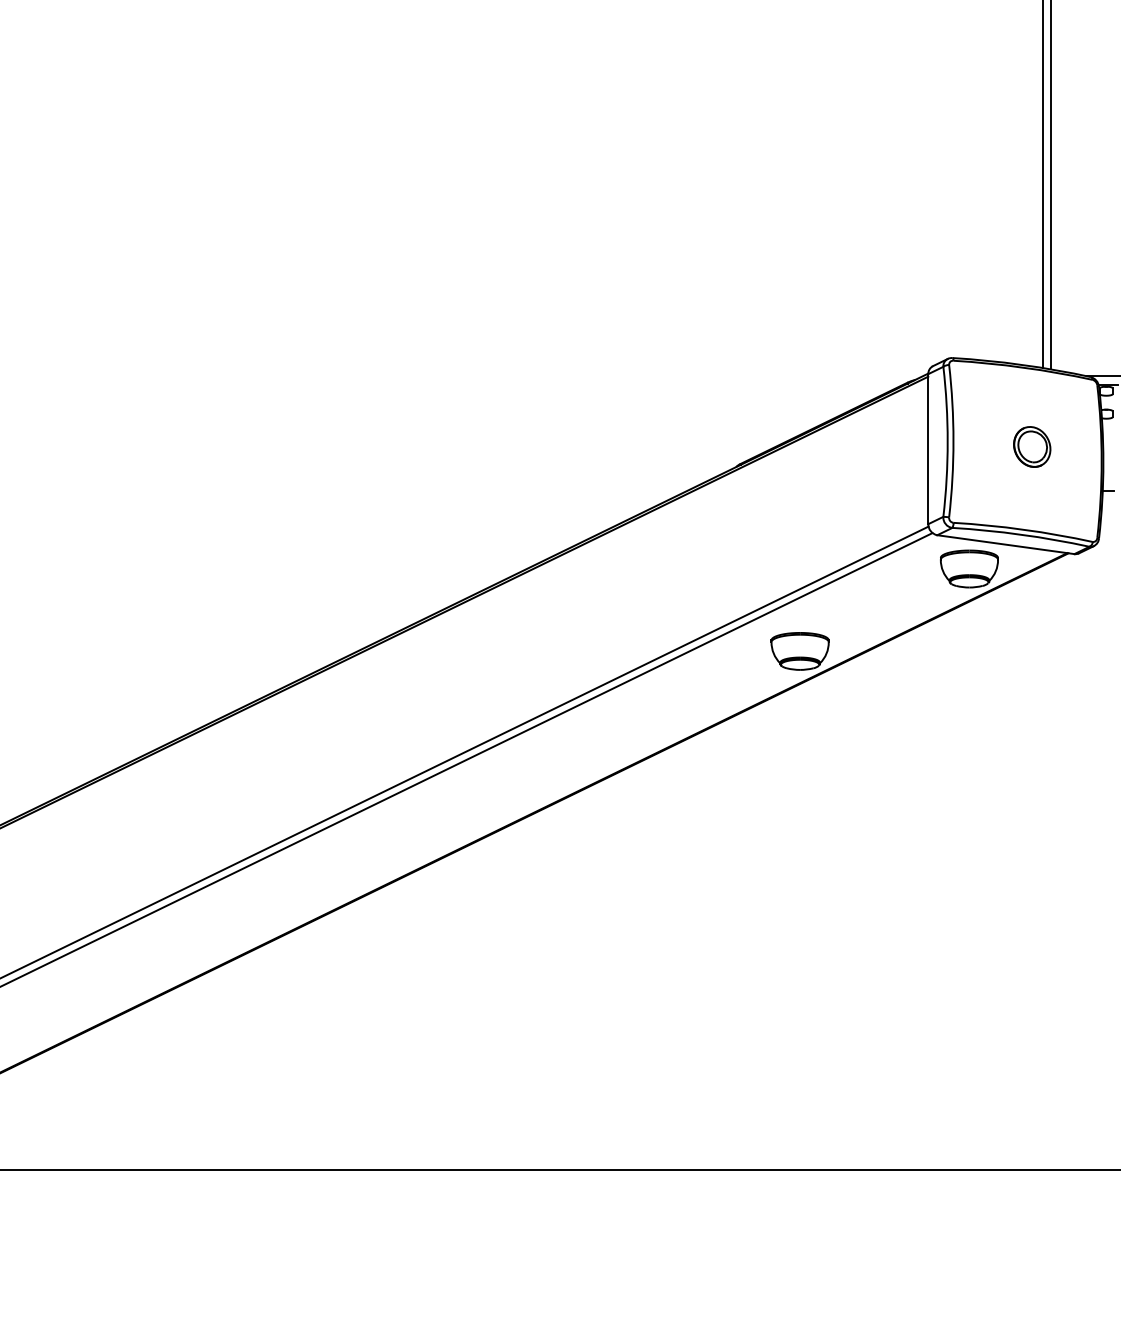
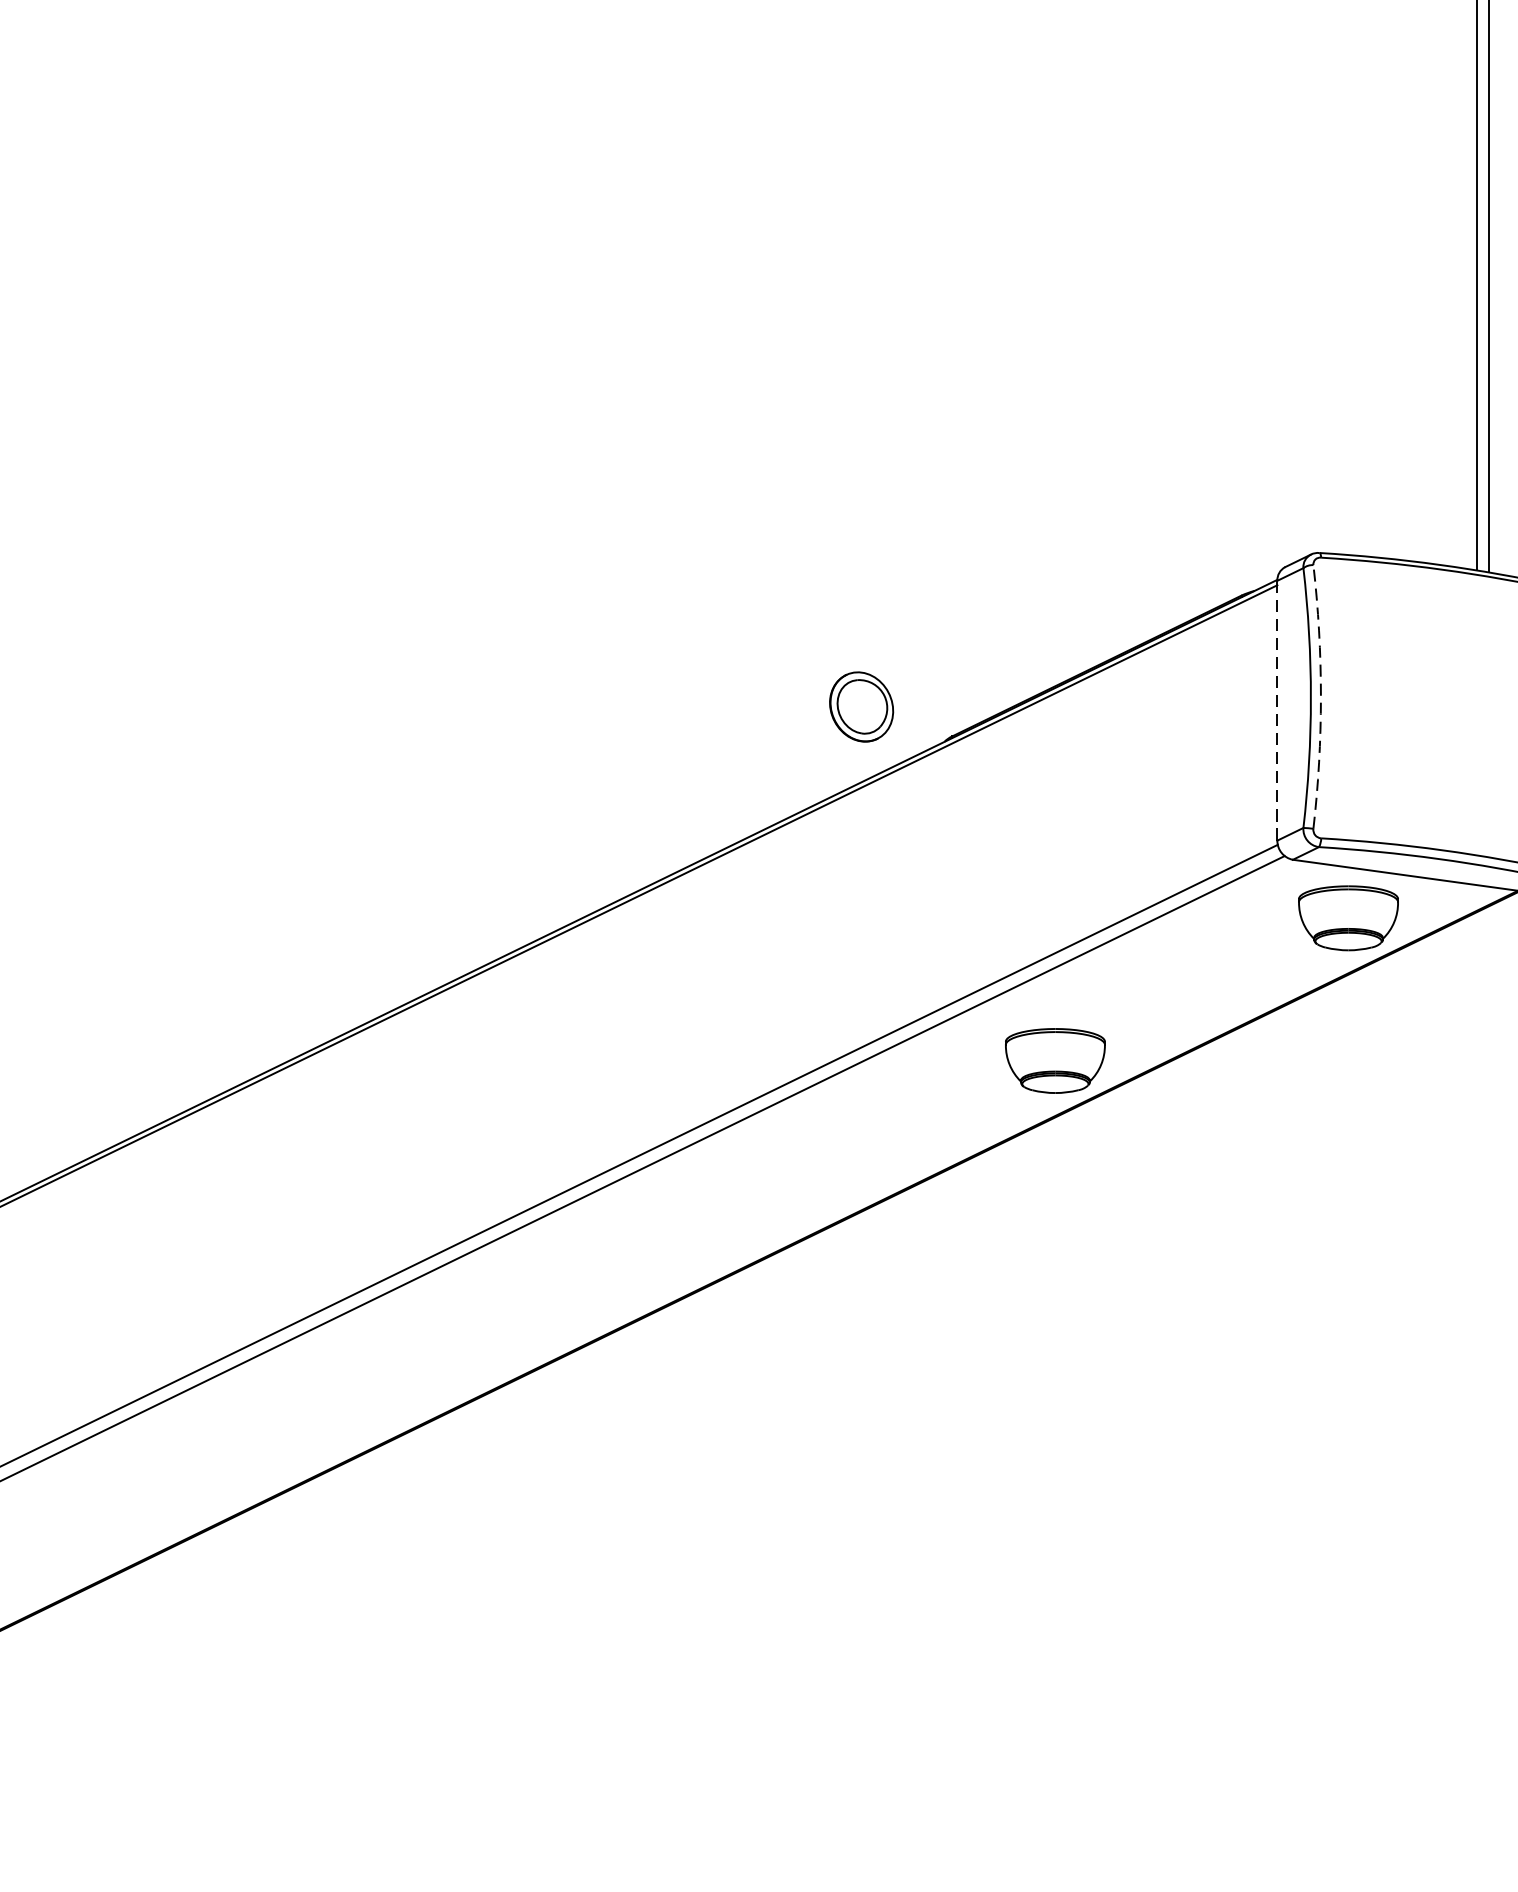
arc: (953, 441) -> (1320, 697), solid -> dashed
part: (1032, 446) -> (862, 706), moved
line: (928, 449) -> (1277, 711), solid -> dashed

